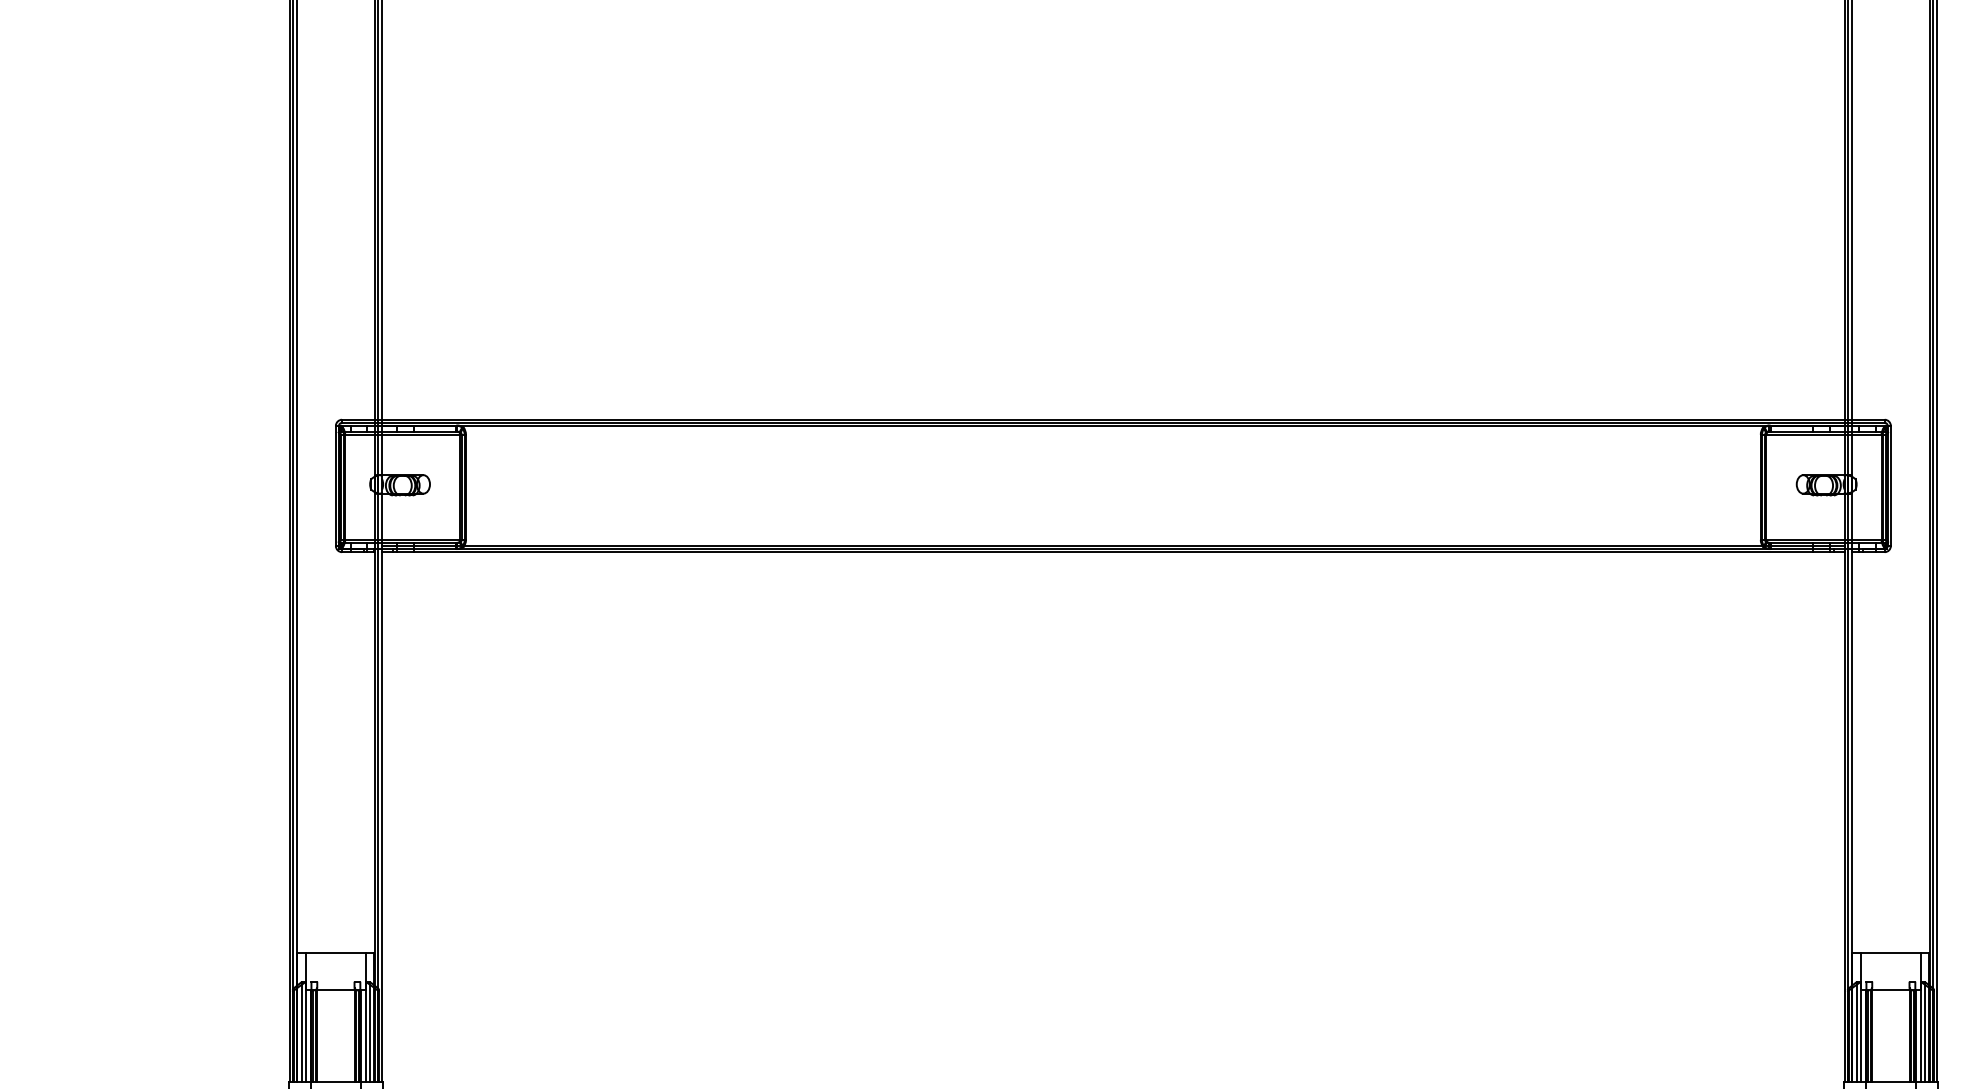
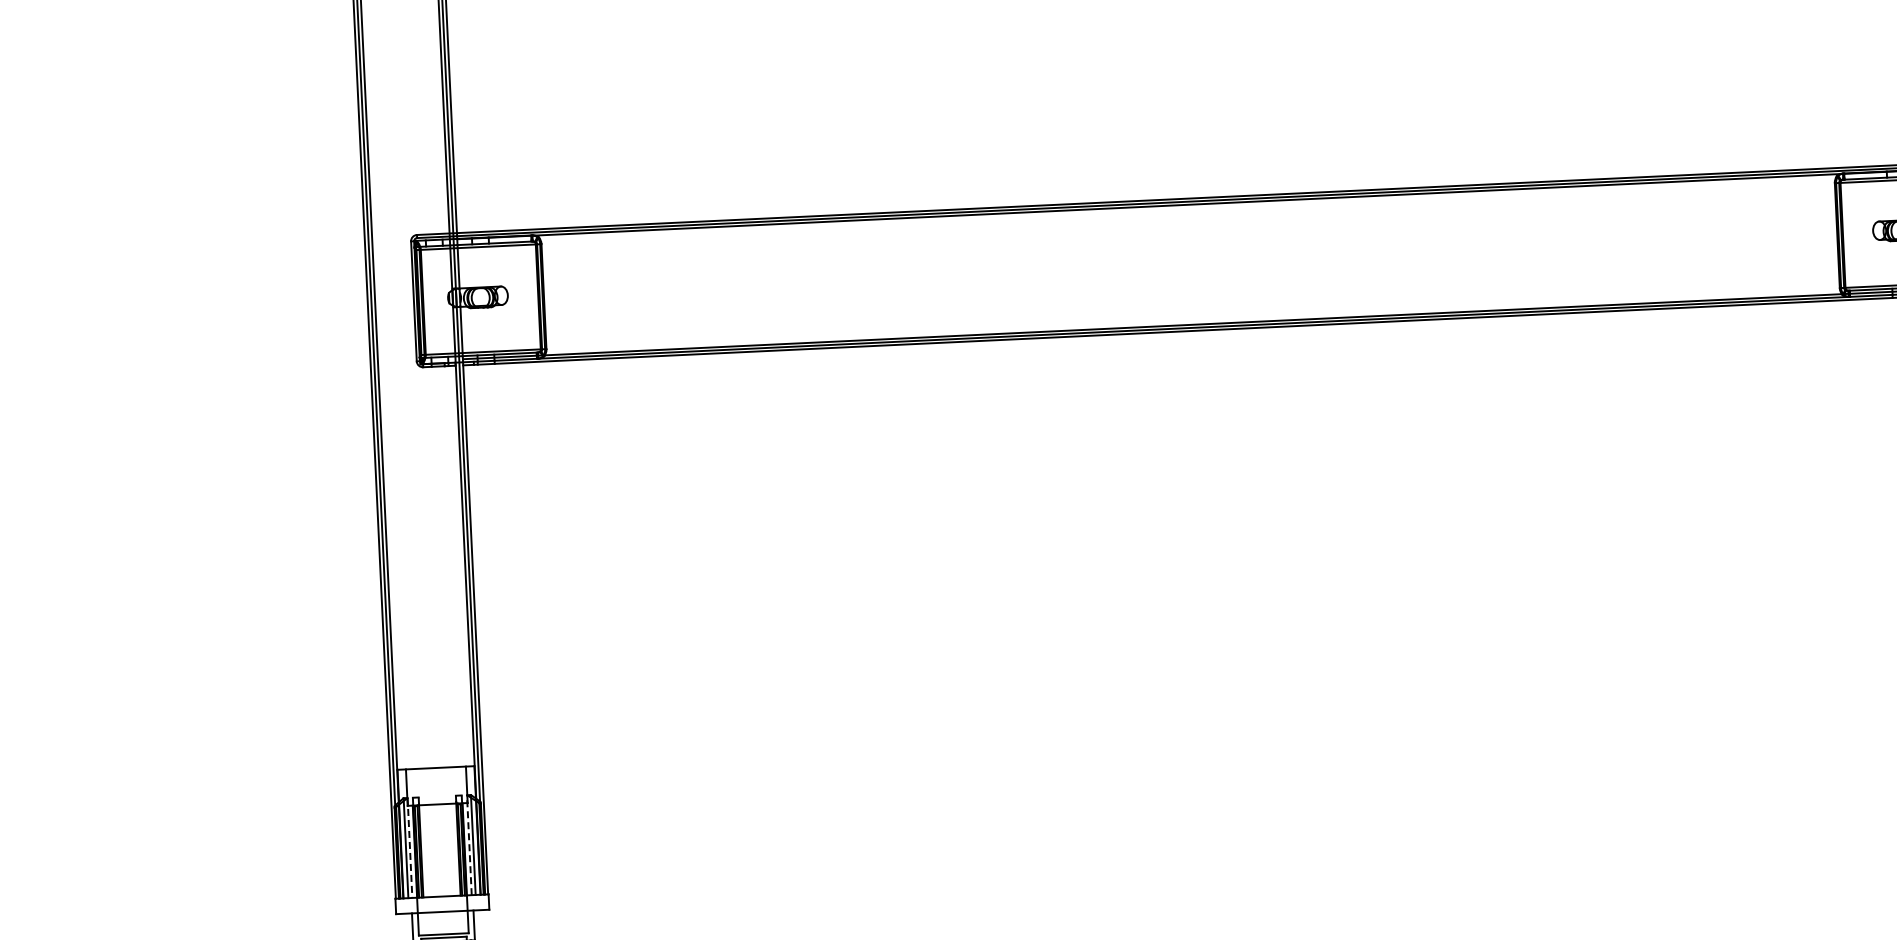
line: (365, 1031) -> (469, 844), solid -> dashed
line: (306, 1032) -> (410, 848), solid -> dashed

